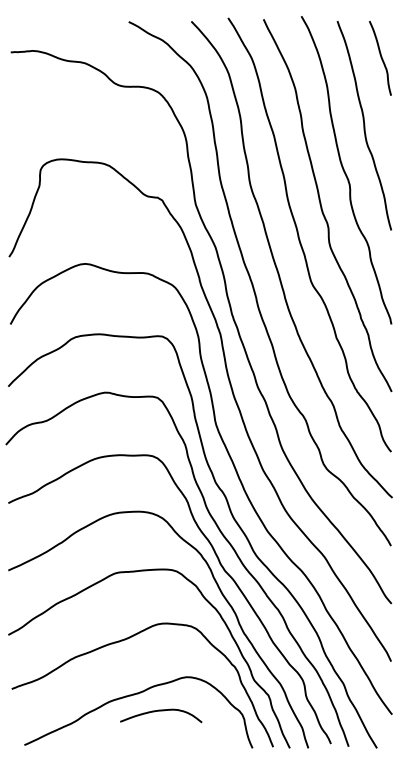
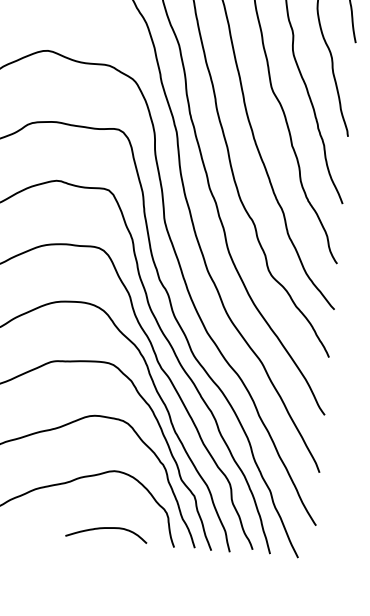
curve: (161, 711) -> (107, 529), moved

